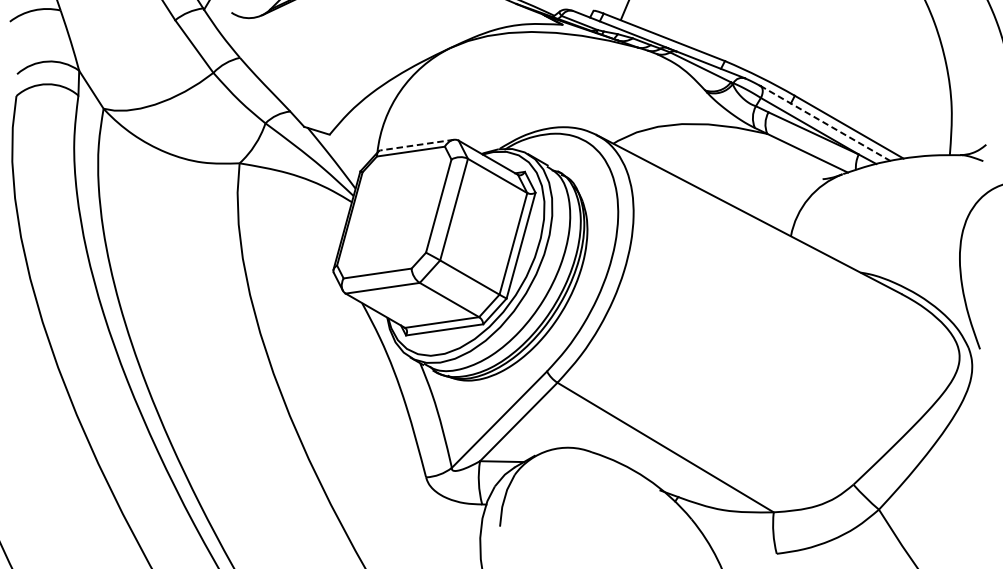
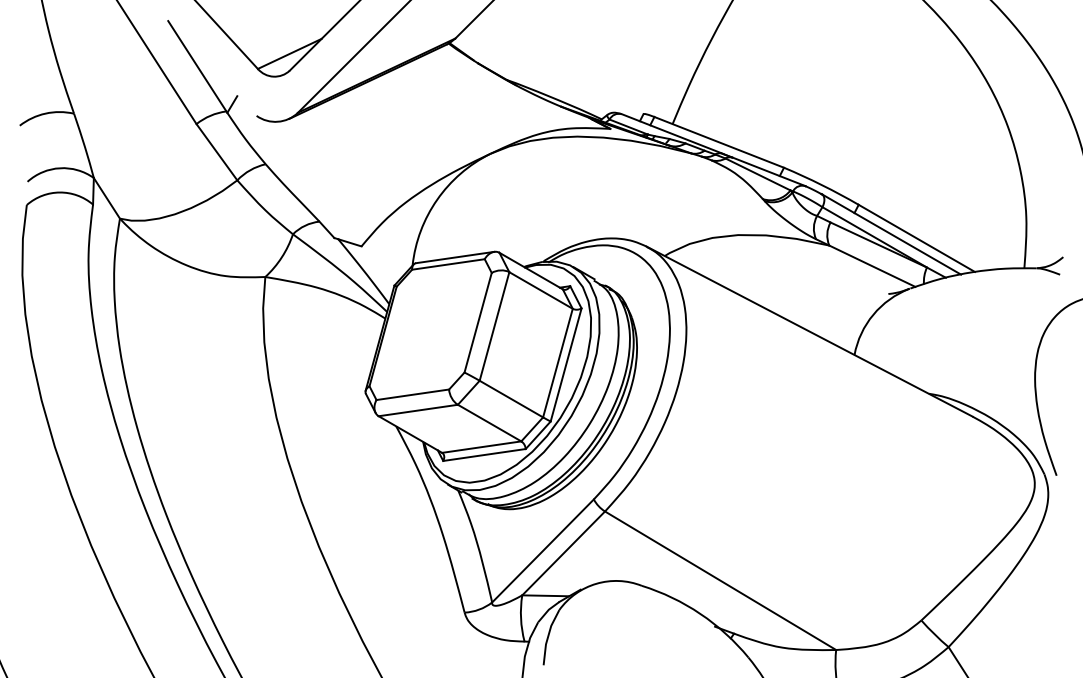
line: (825, 123) -> (891, 234), dashed -> solid
line: (417, 145) -> (455, 257), dashed -> solid

